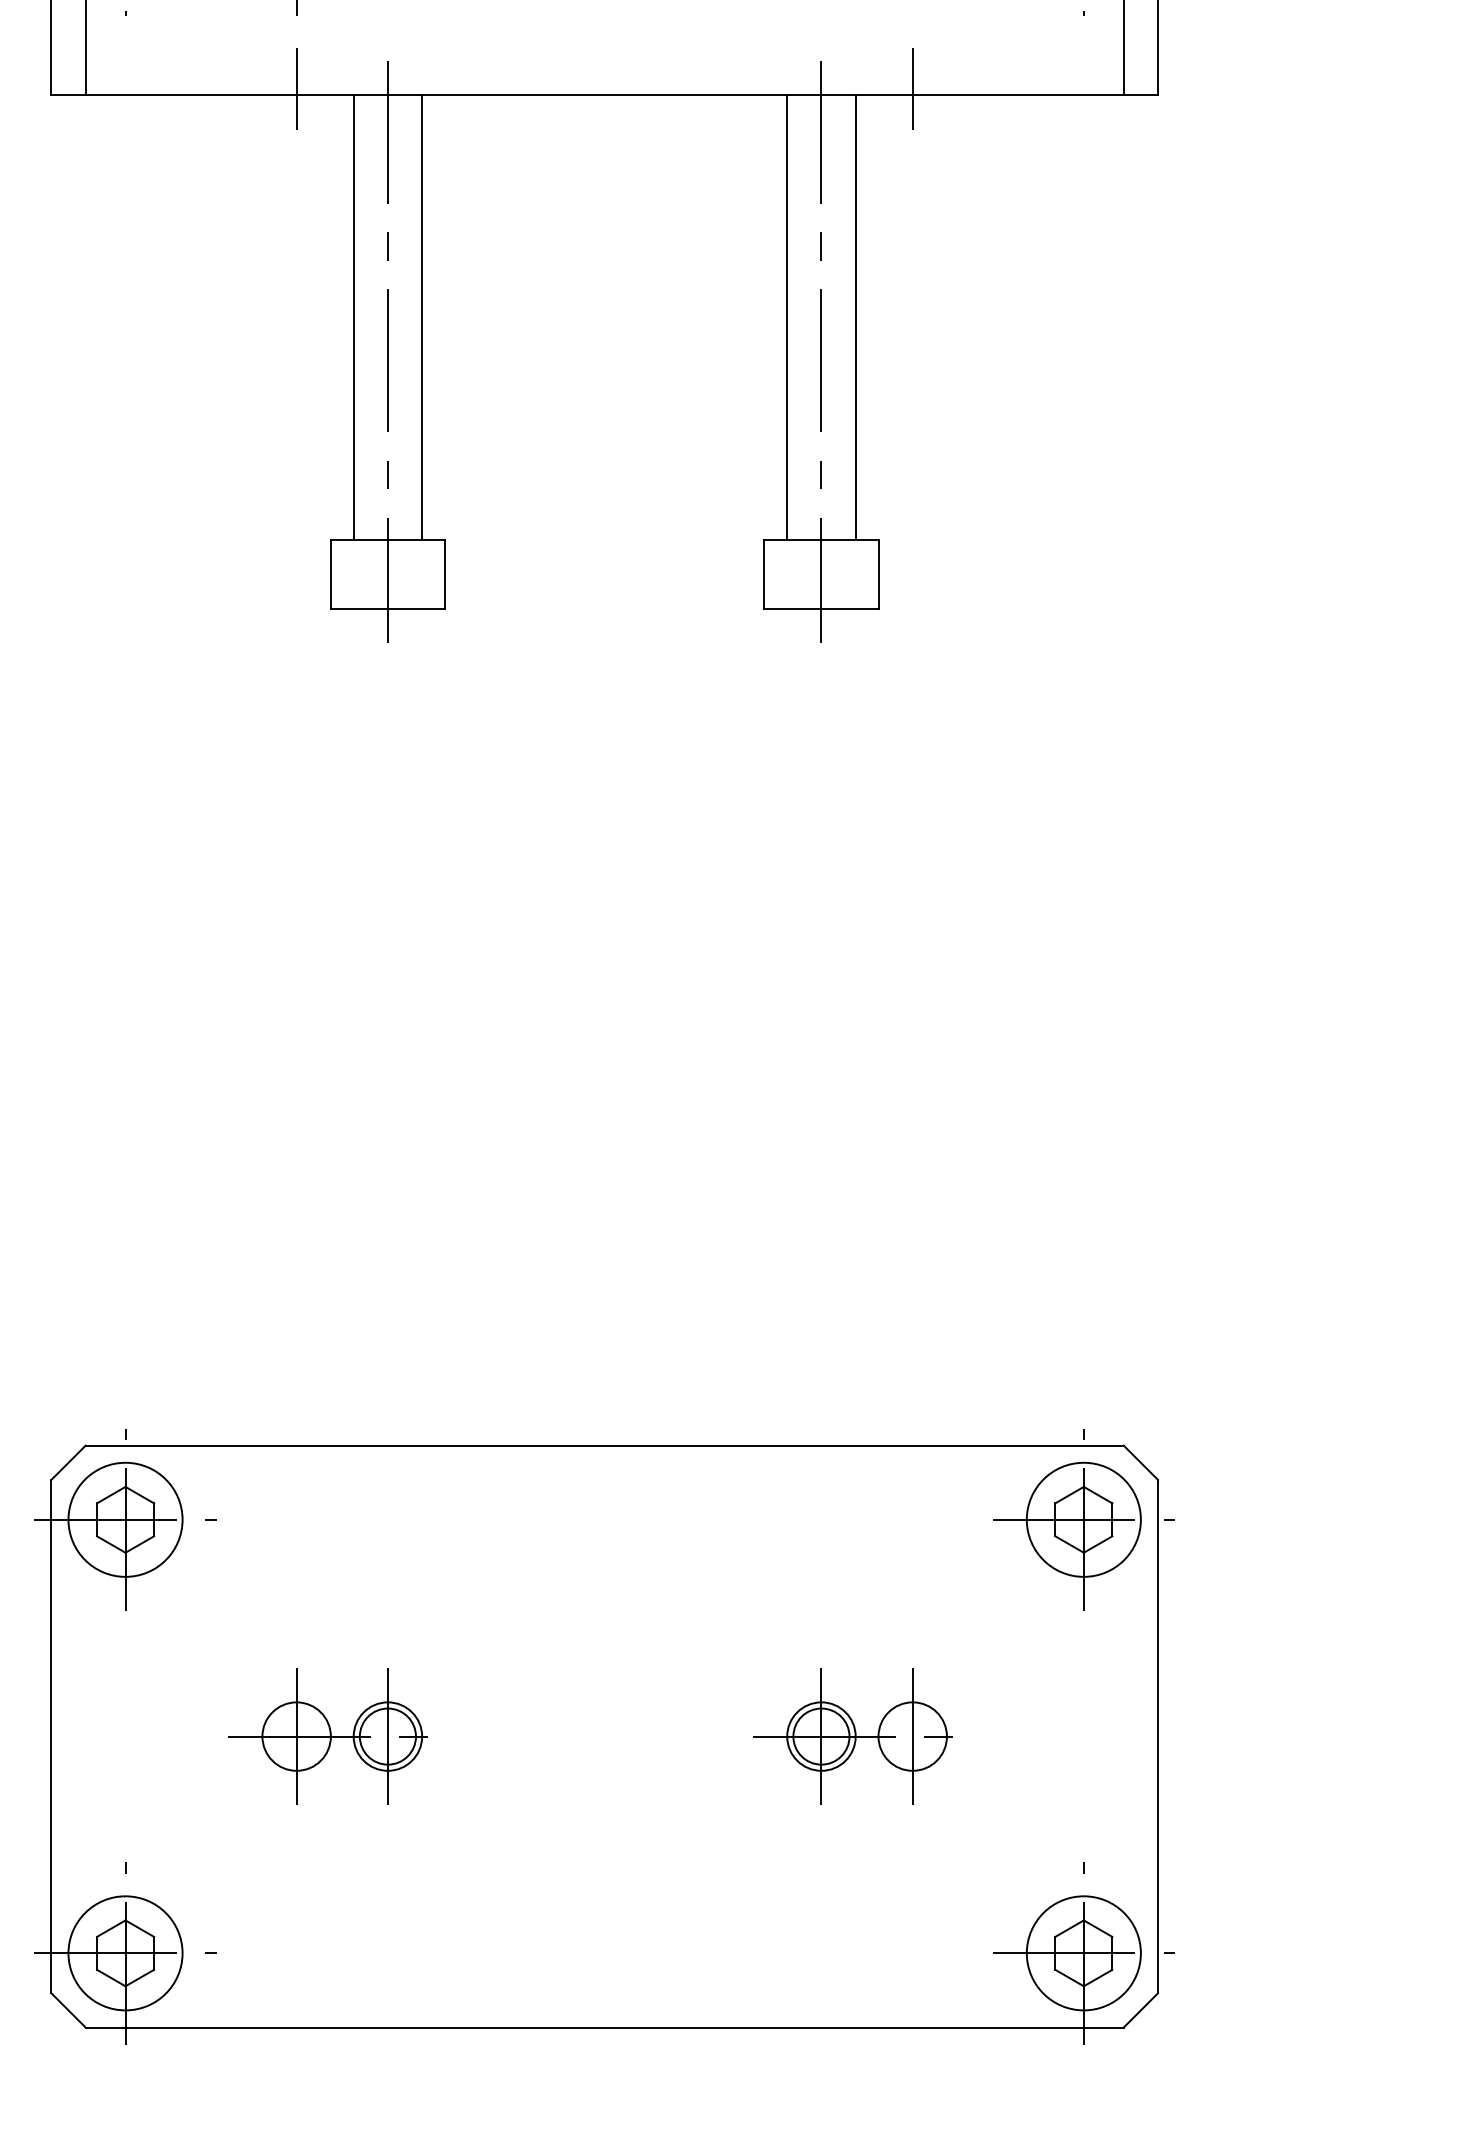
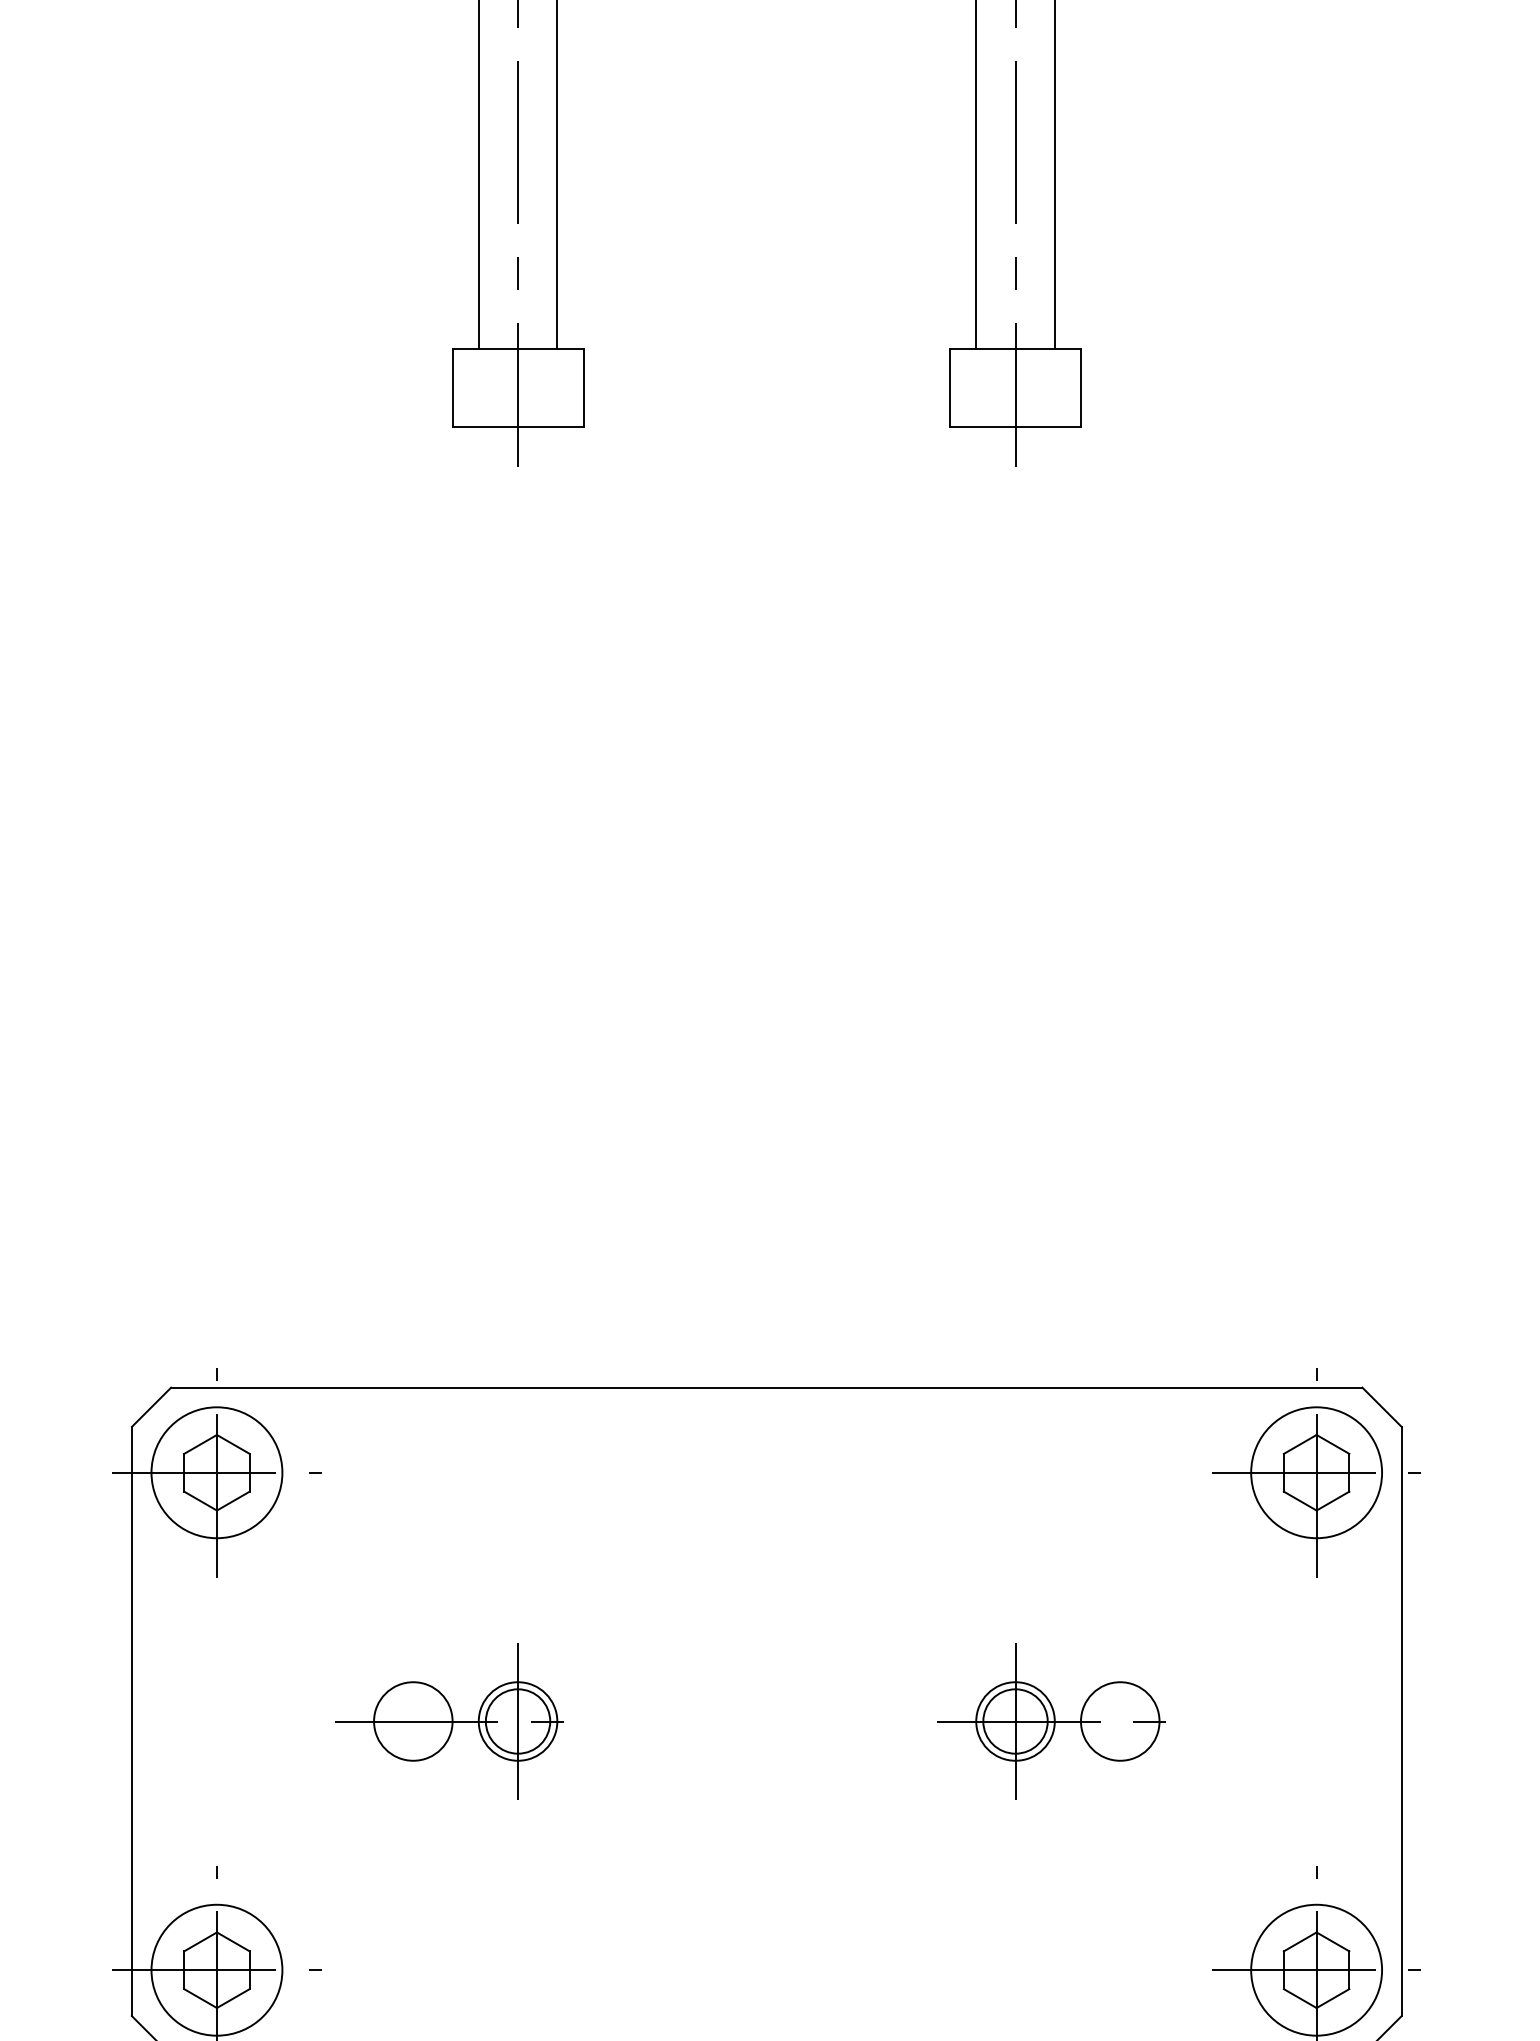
line: (296, 1736) -> (413, 1721), removed
line: (912, 1736) -> (1119, 1721), removed

